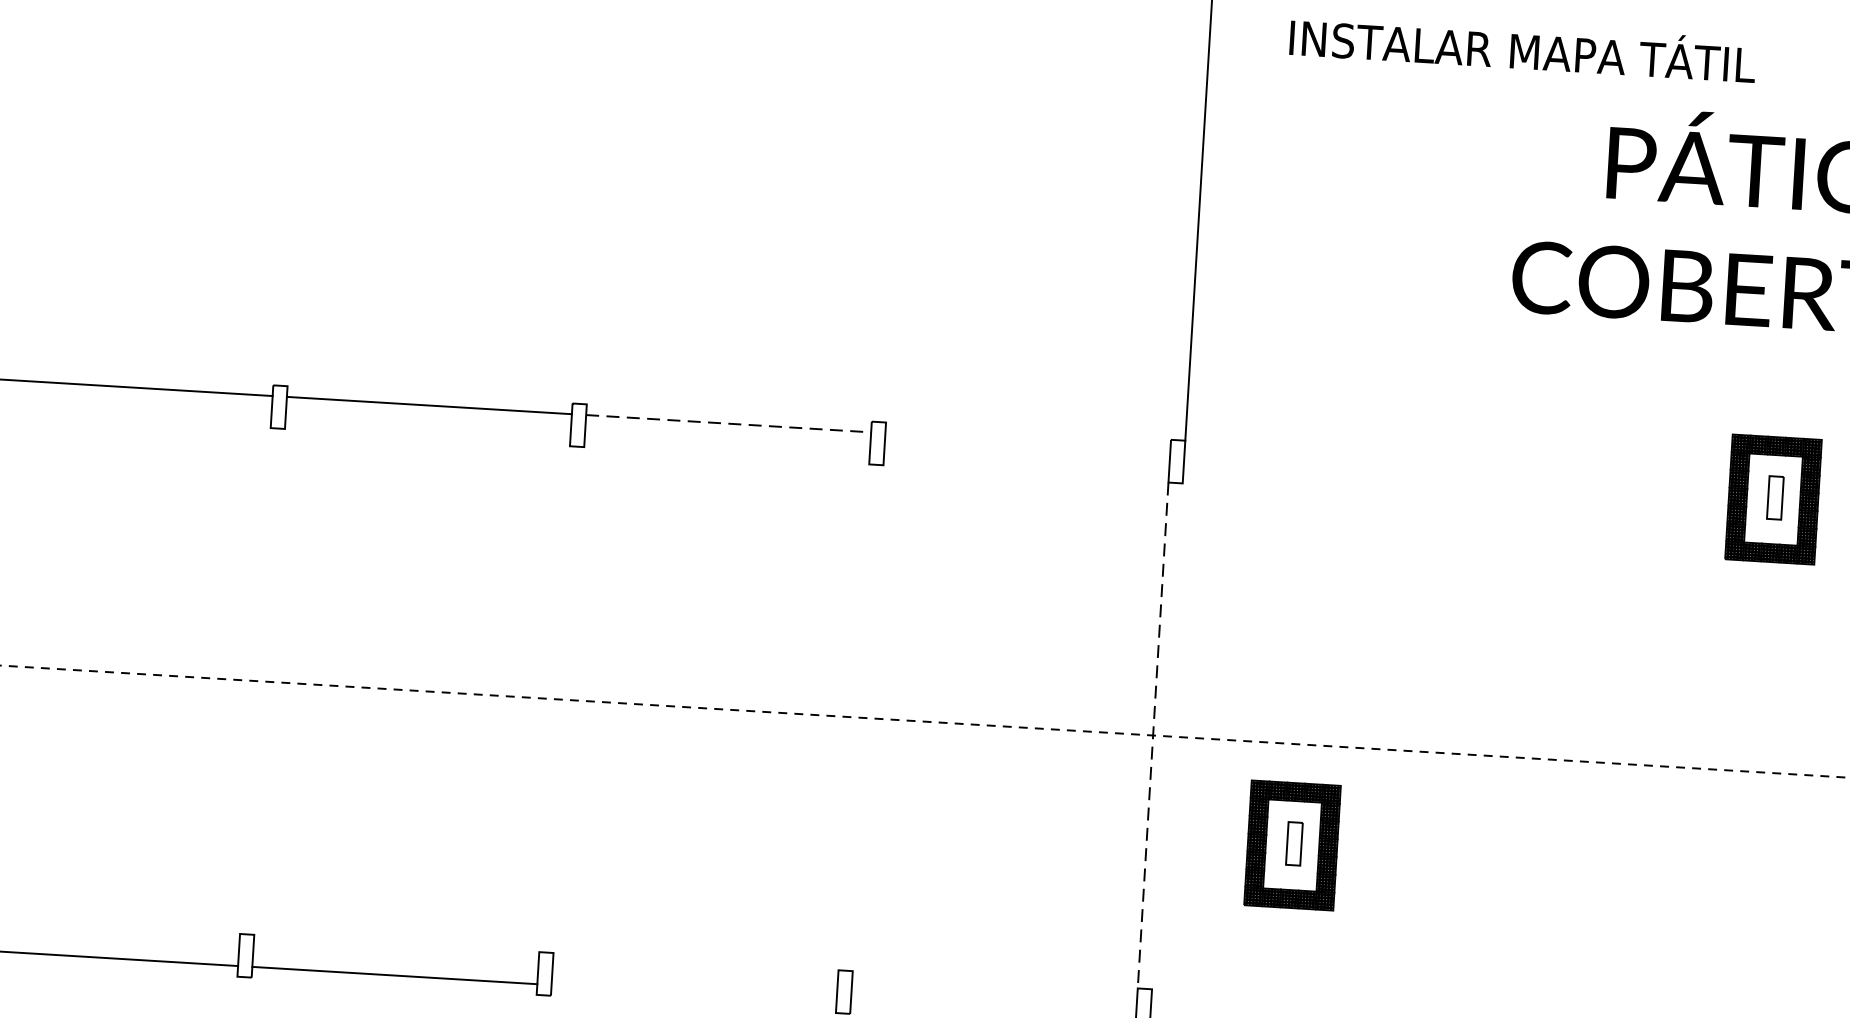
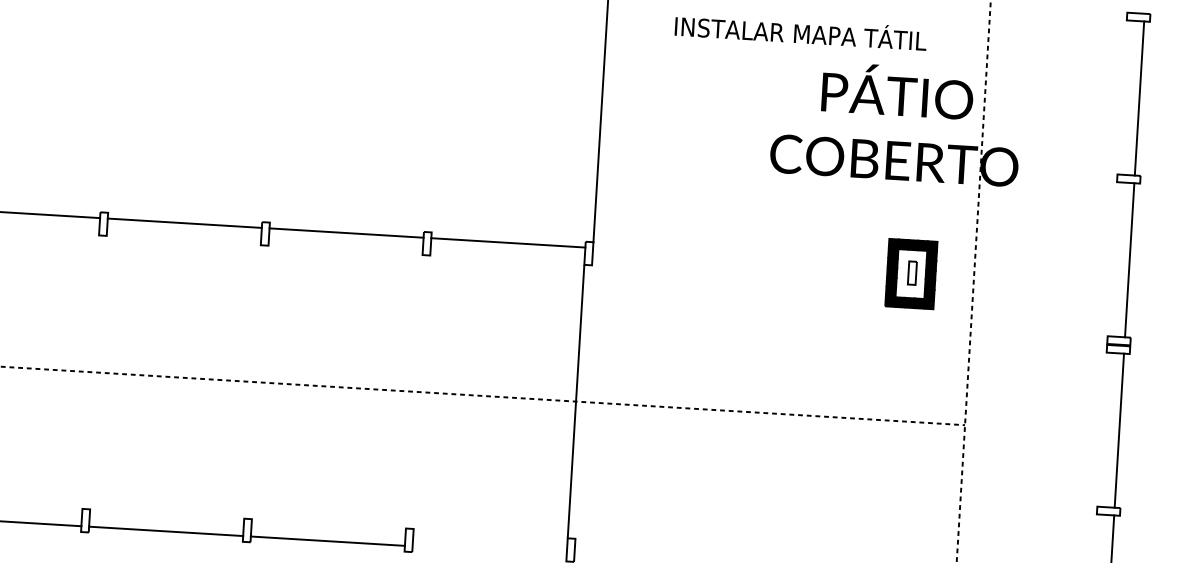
text: (1522, 50) -> (800, 33), moved
line: (730, 424) -> (347, 233), dashed -> solid
line: (1028, 441) -> (508, 242), added
line: (1153, 735) -> (576, 401), dashed -> solid
part: (1292, 846) -> (651, 461), removed
line: (693, 992) -> (327, 540), added

